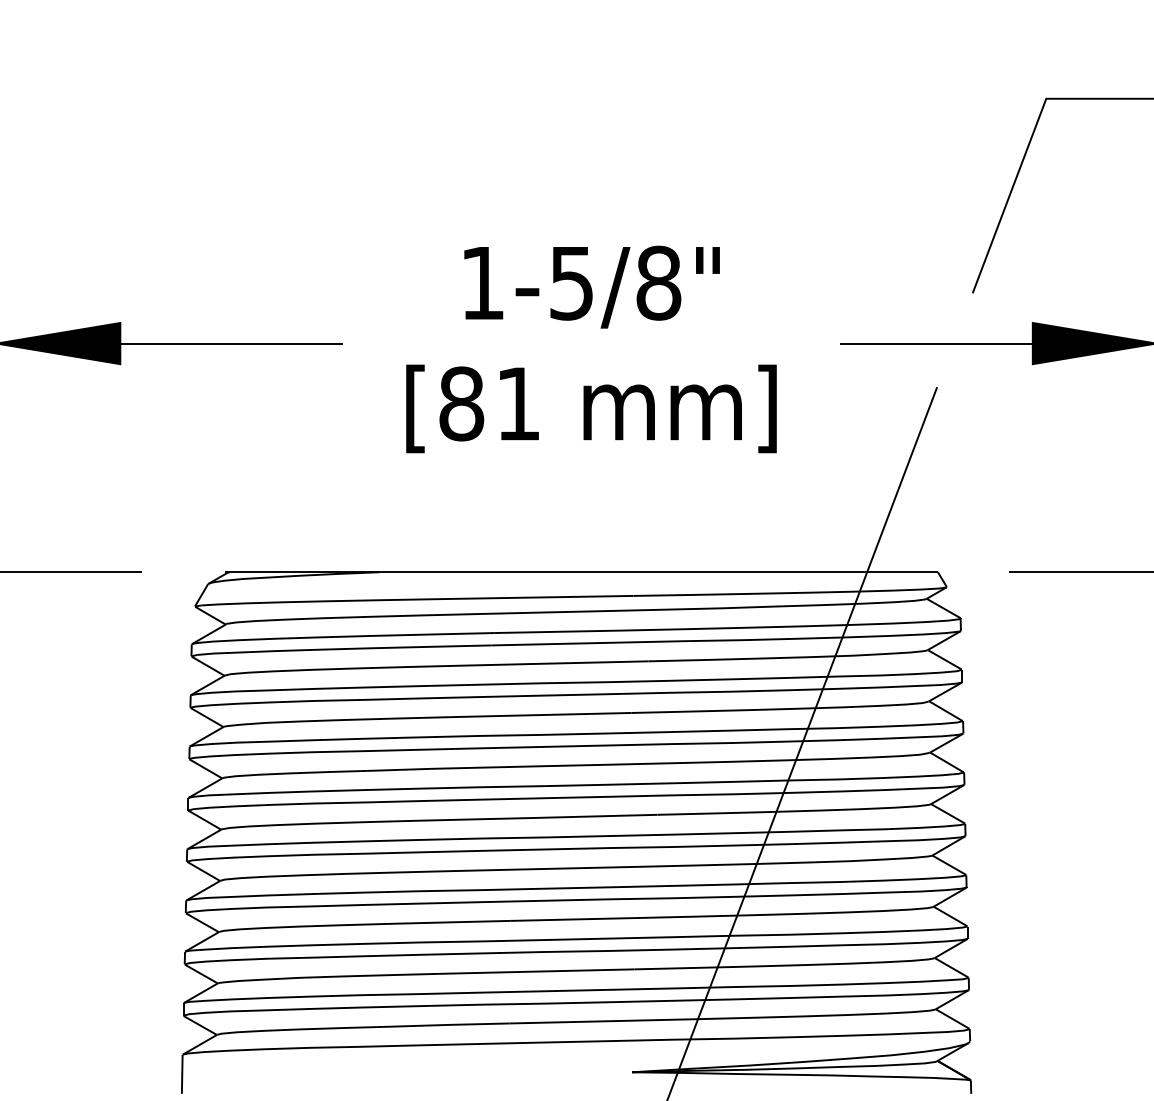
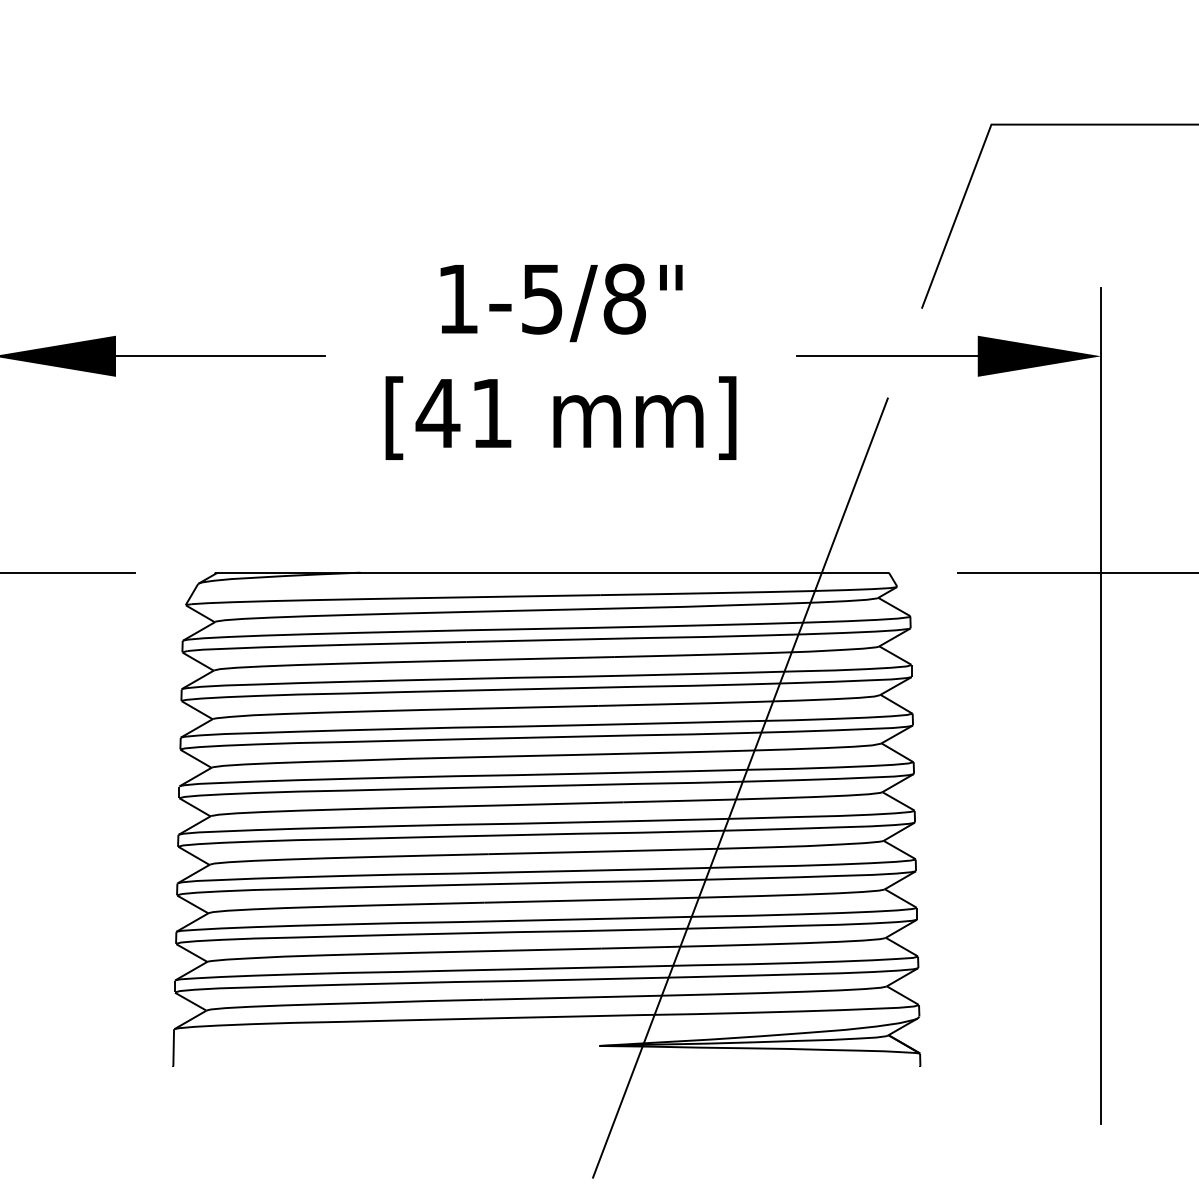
text: (460, 404) -> (437, 413), [81 -> [41

